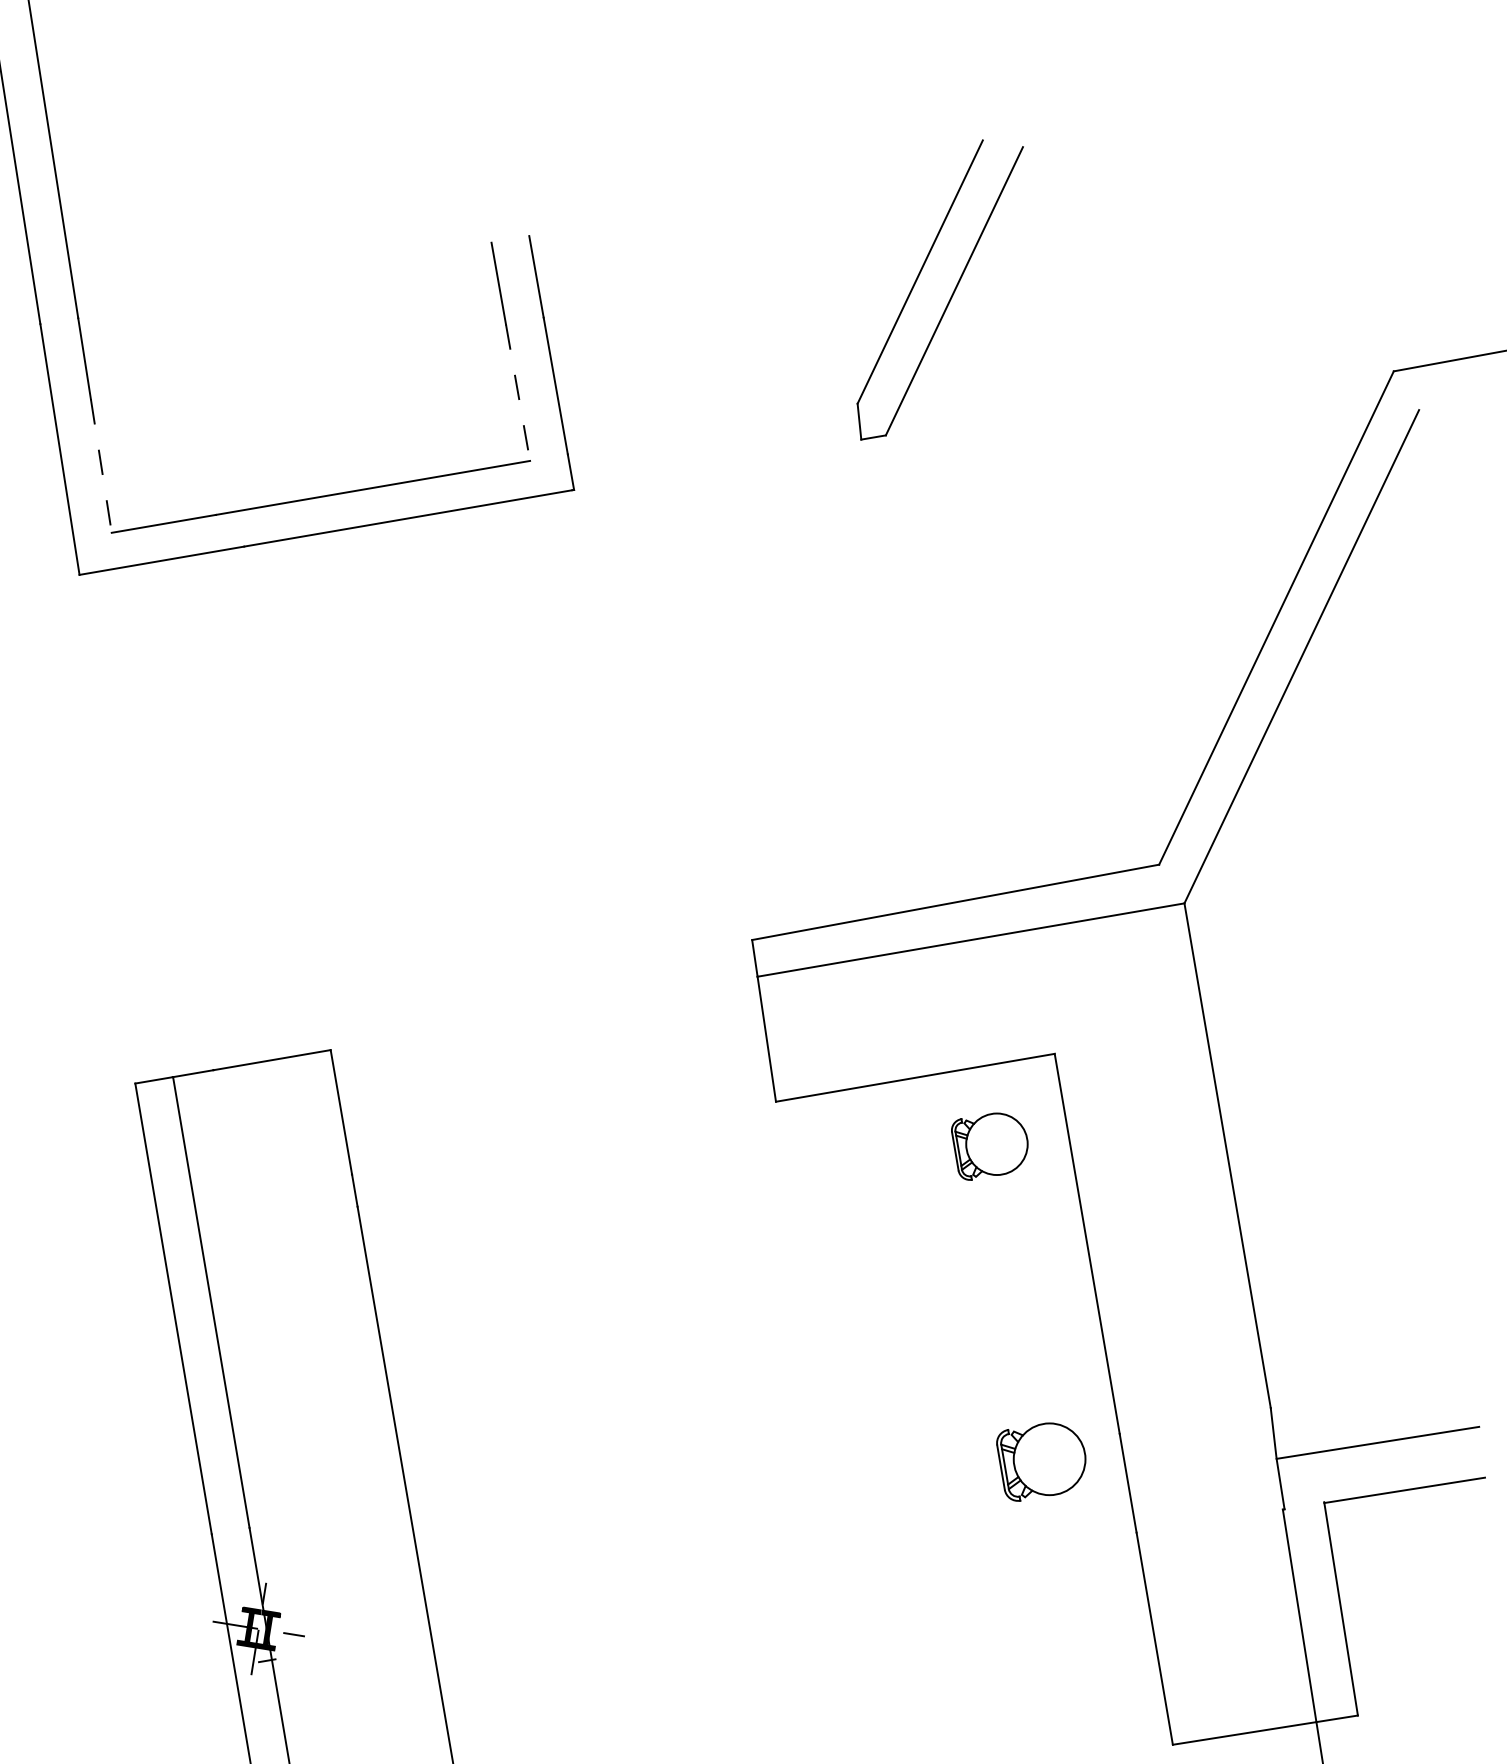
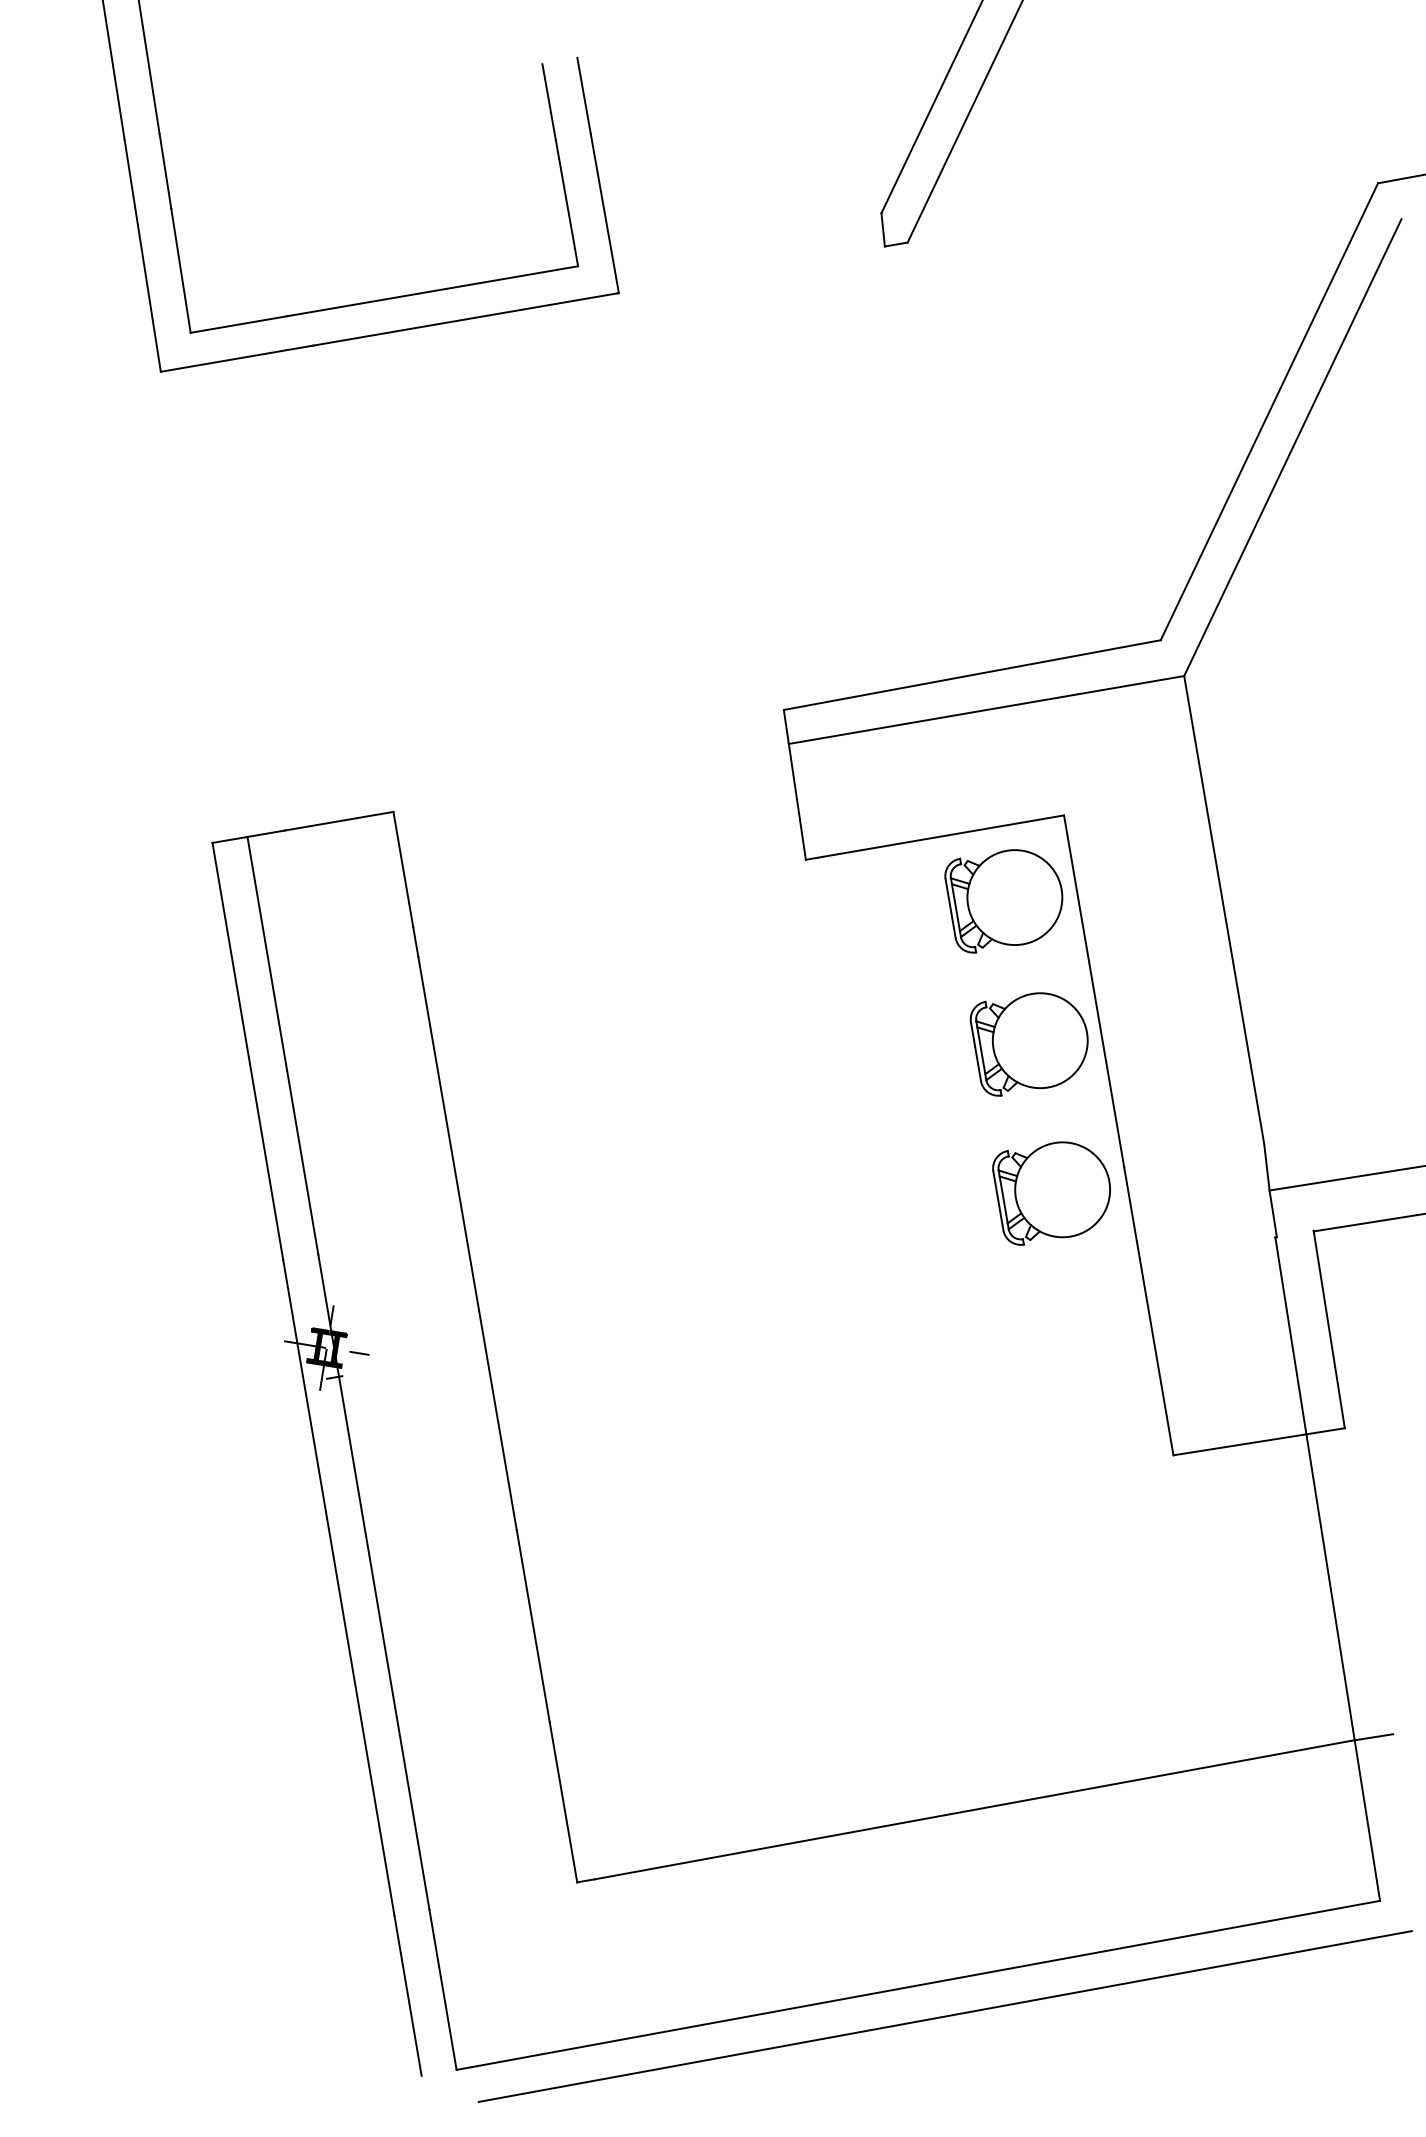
line: (518, 393) -> (567, 203), dashed -> solid
line: (101, 465) -> (181, 270), dashed -> solid
part: (989, 1146) -> (1003, 901), size x1.67
part: (1016, 1301) -> (1028, 1044), added
part: (1041, 1462) -> (1051, 1193), size x1.43

